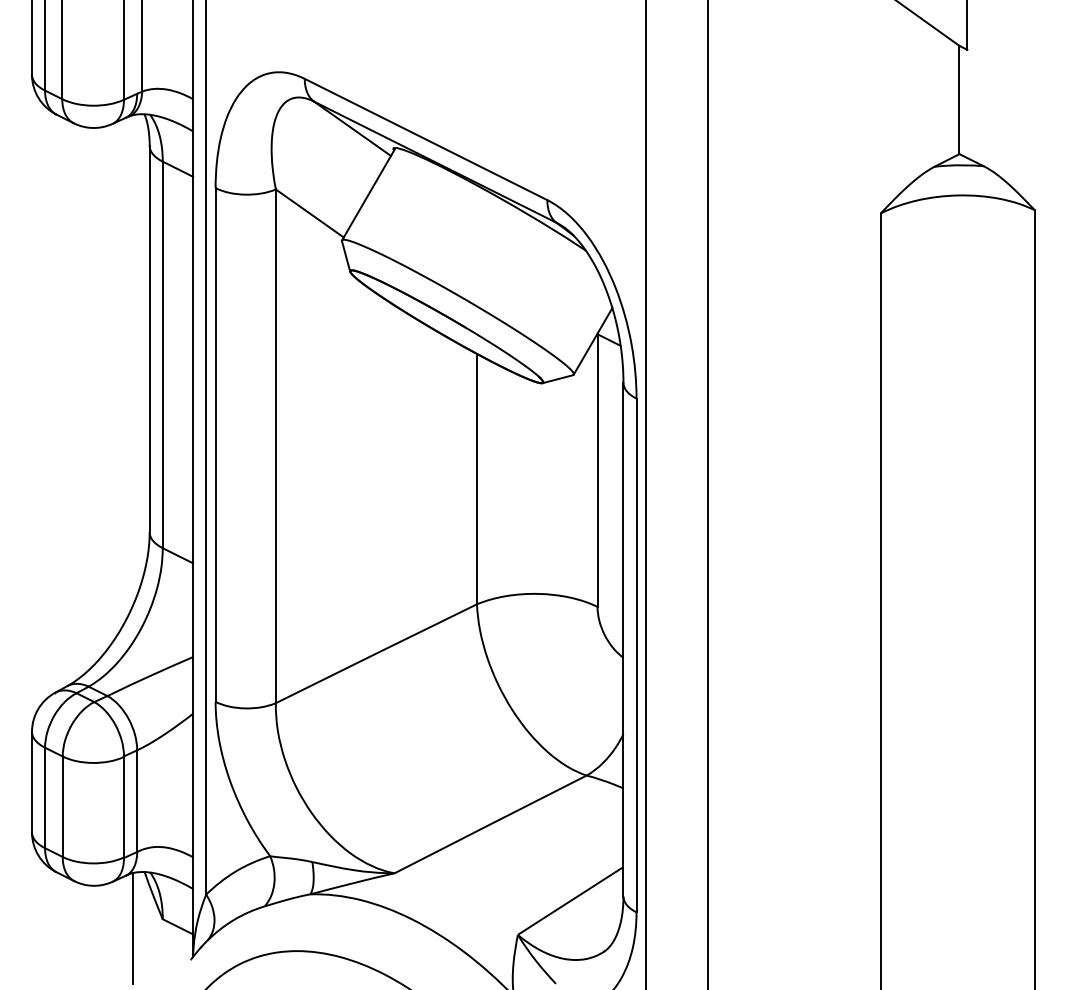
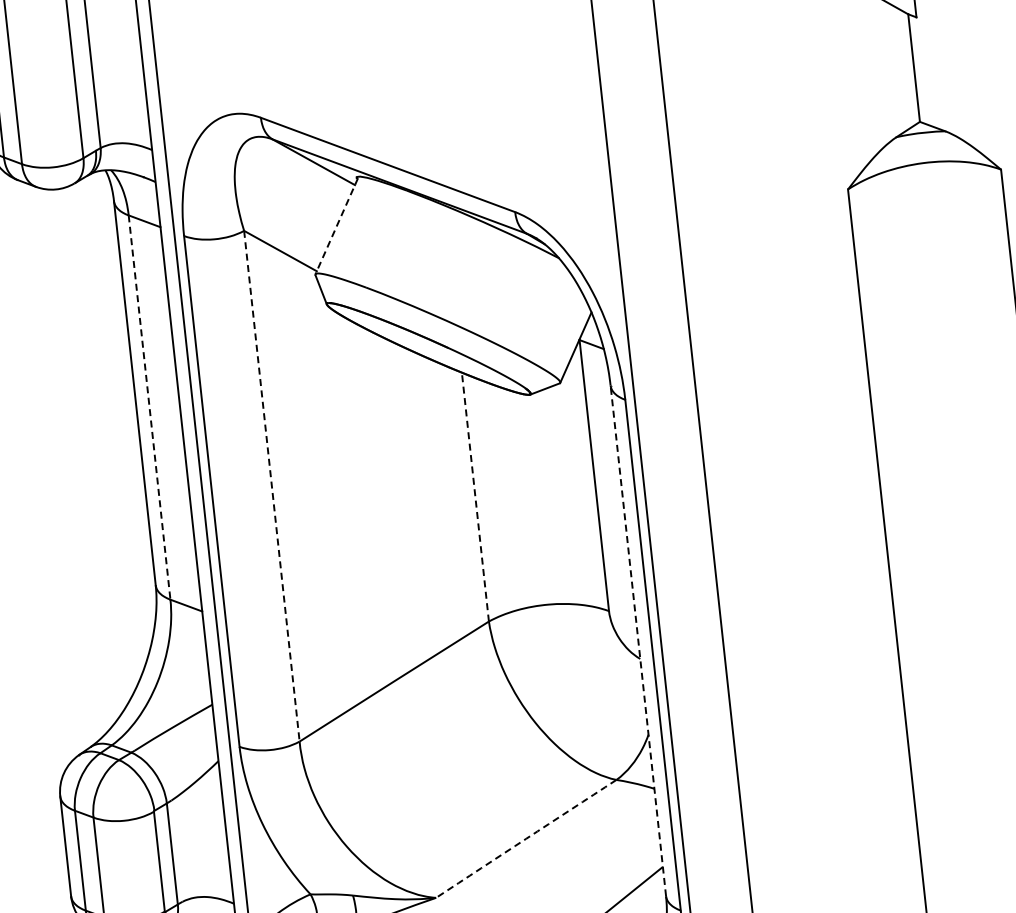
line: (368, 194) -> (336, 225), solid -> dashed
line: (162, 355) -> (149, 408), solid -> dashed
line: (275, 446) -> (271, 486), solid -> dashed
line: (477, 478) -> (475, 496), solid -> dashed
line: (623, 639) -> (638, 640), solid -> dashed
arc: (490, 824) -> (526, 839), solid -> dashed

